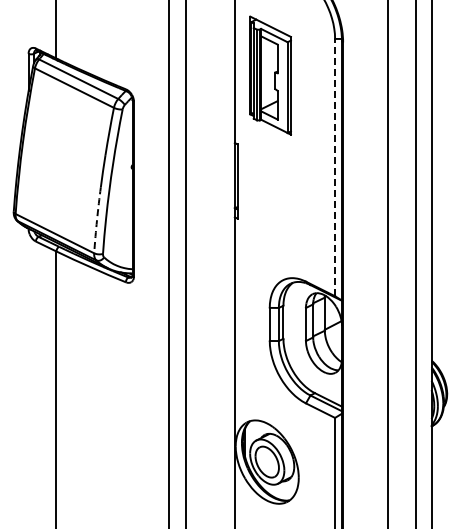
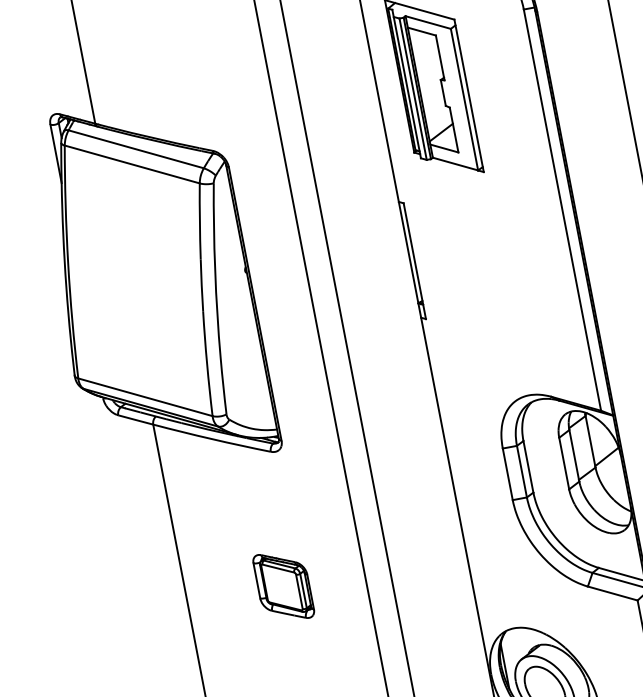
line: (335, 167) -> (563, 209), dashed -> solid
arc: (97, 220) -> (207, 363), dashed -> solid
part: (117, 366) -> (282, 585), added

